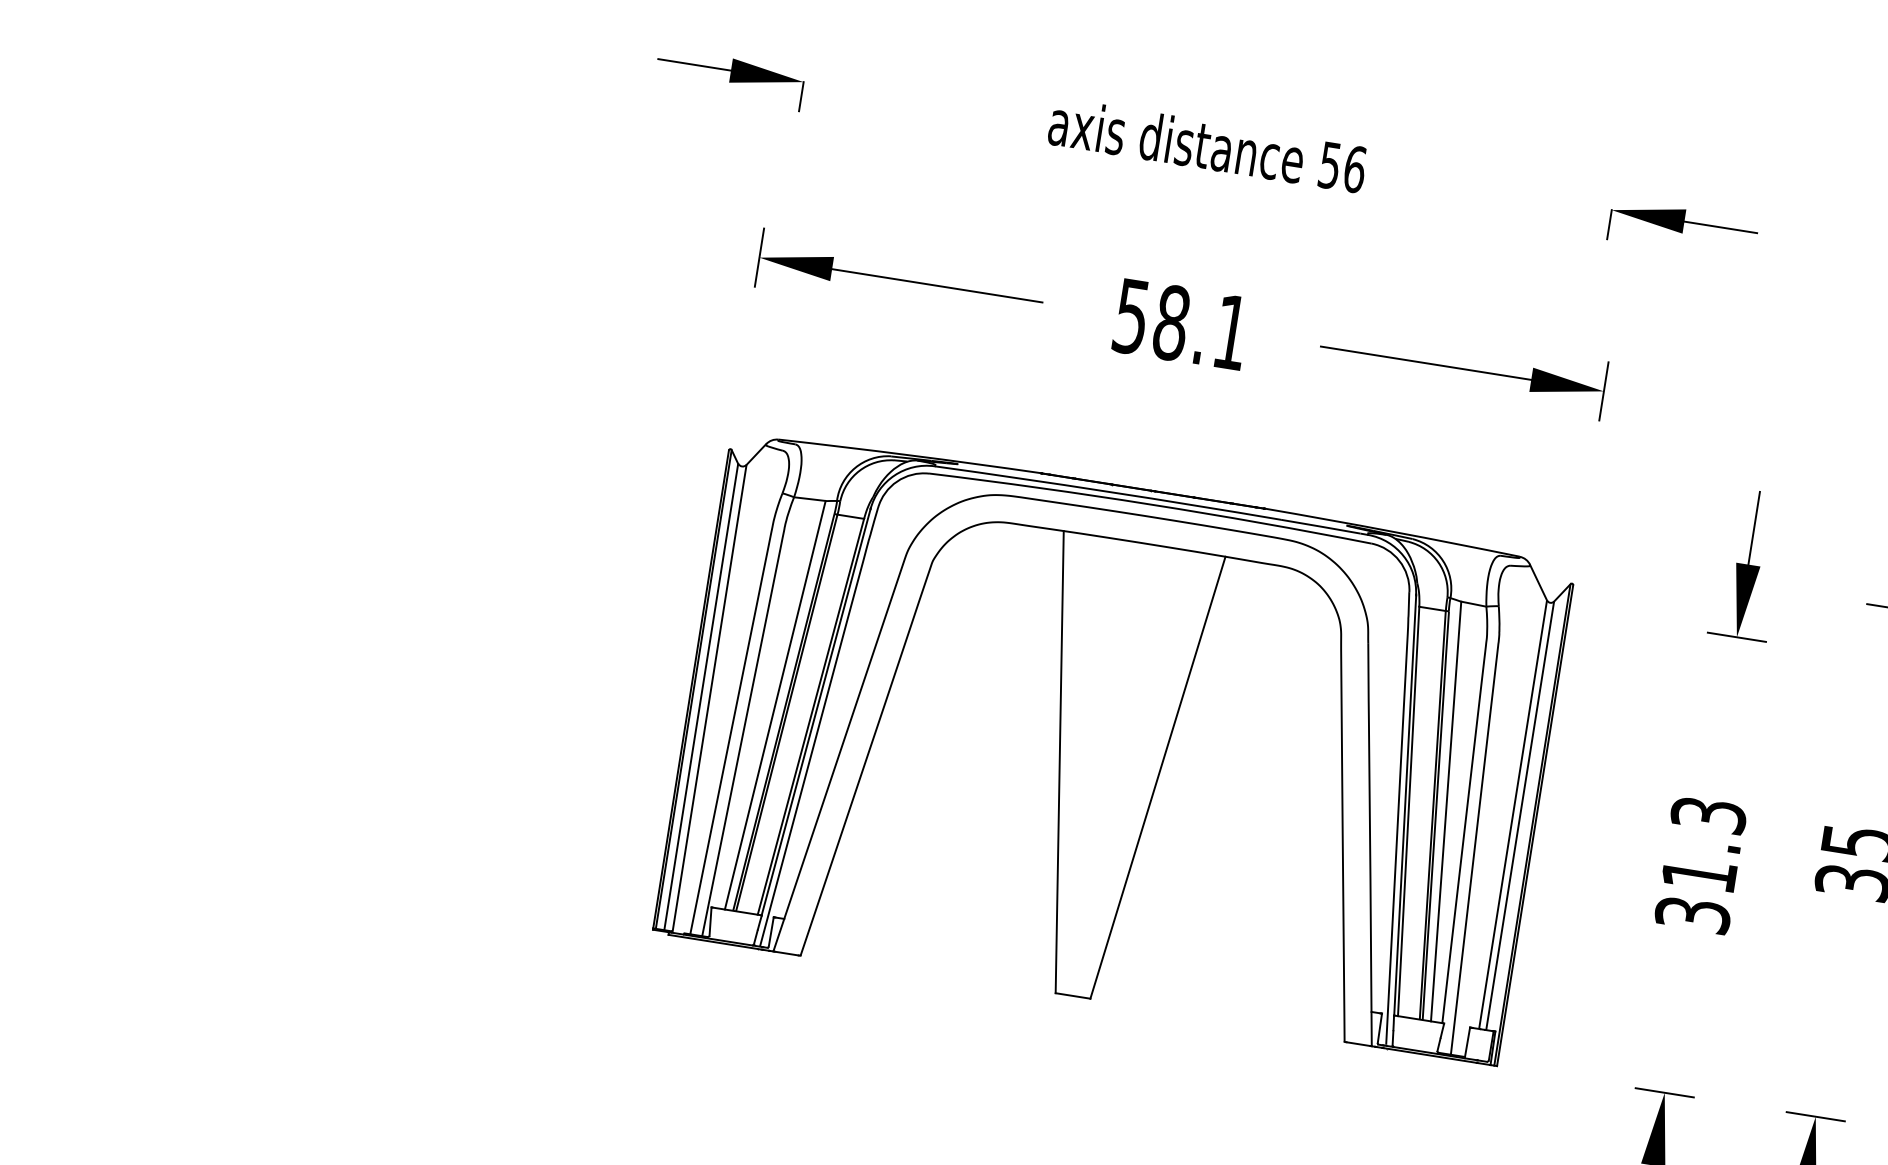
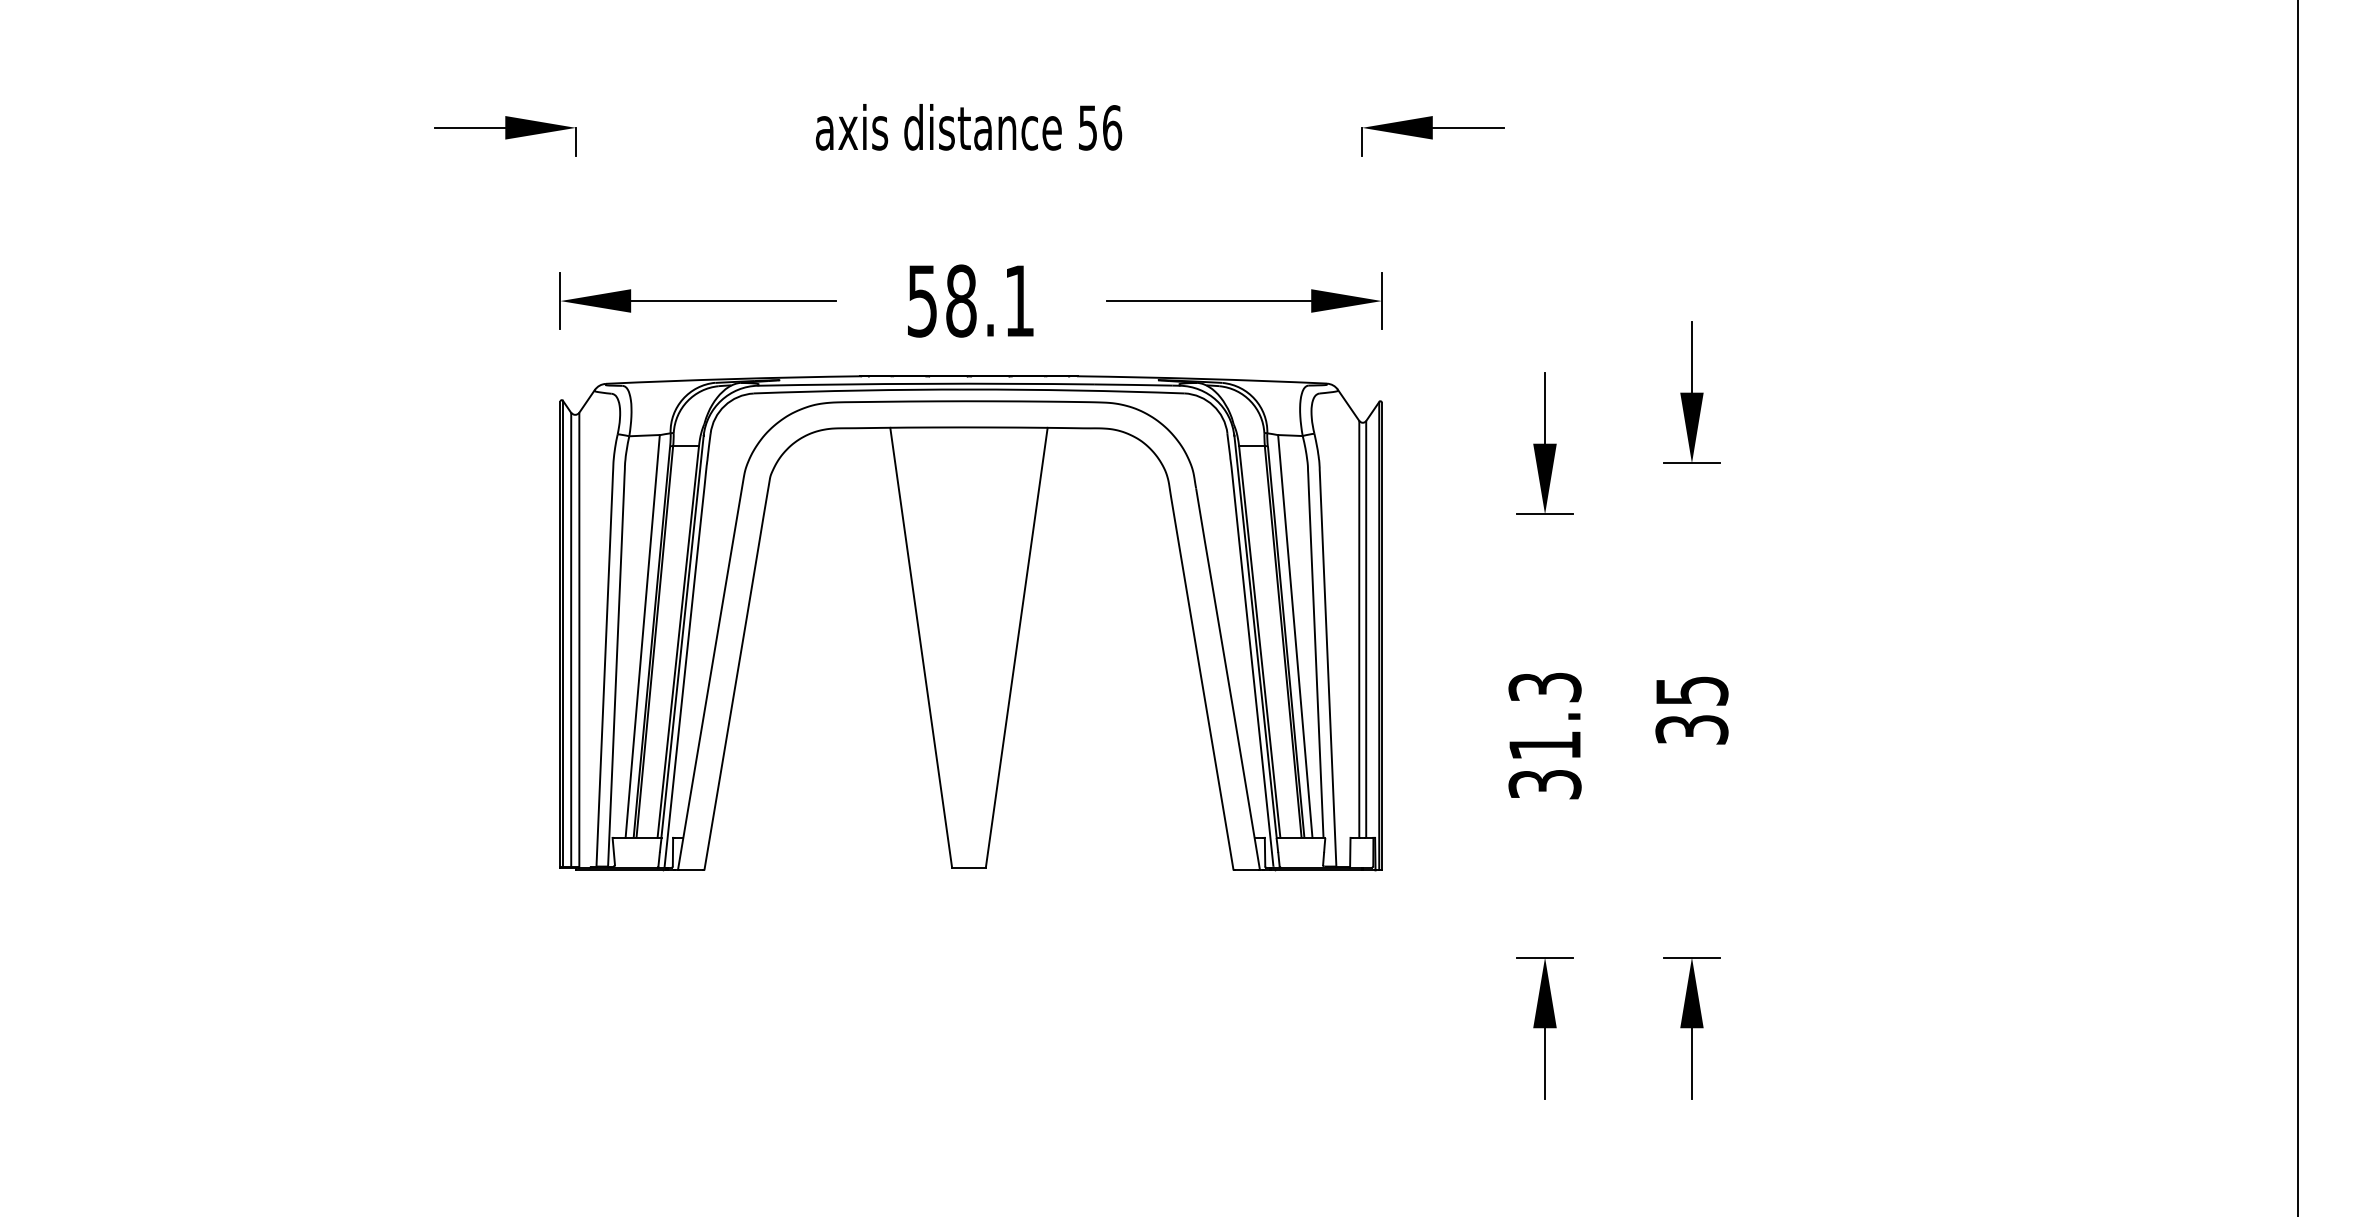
part: (1114, 745) -> (970, 623), moved

